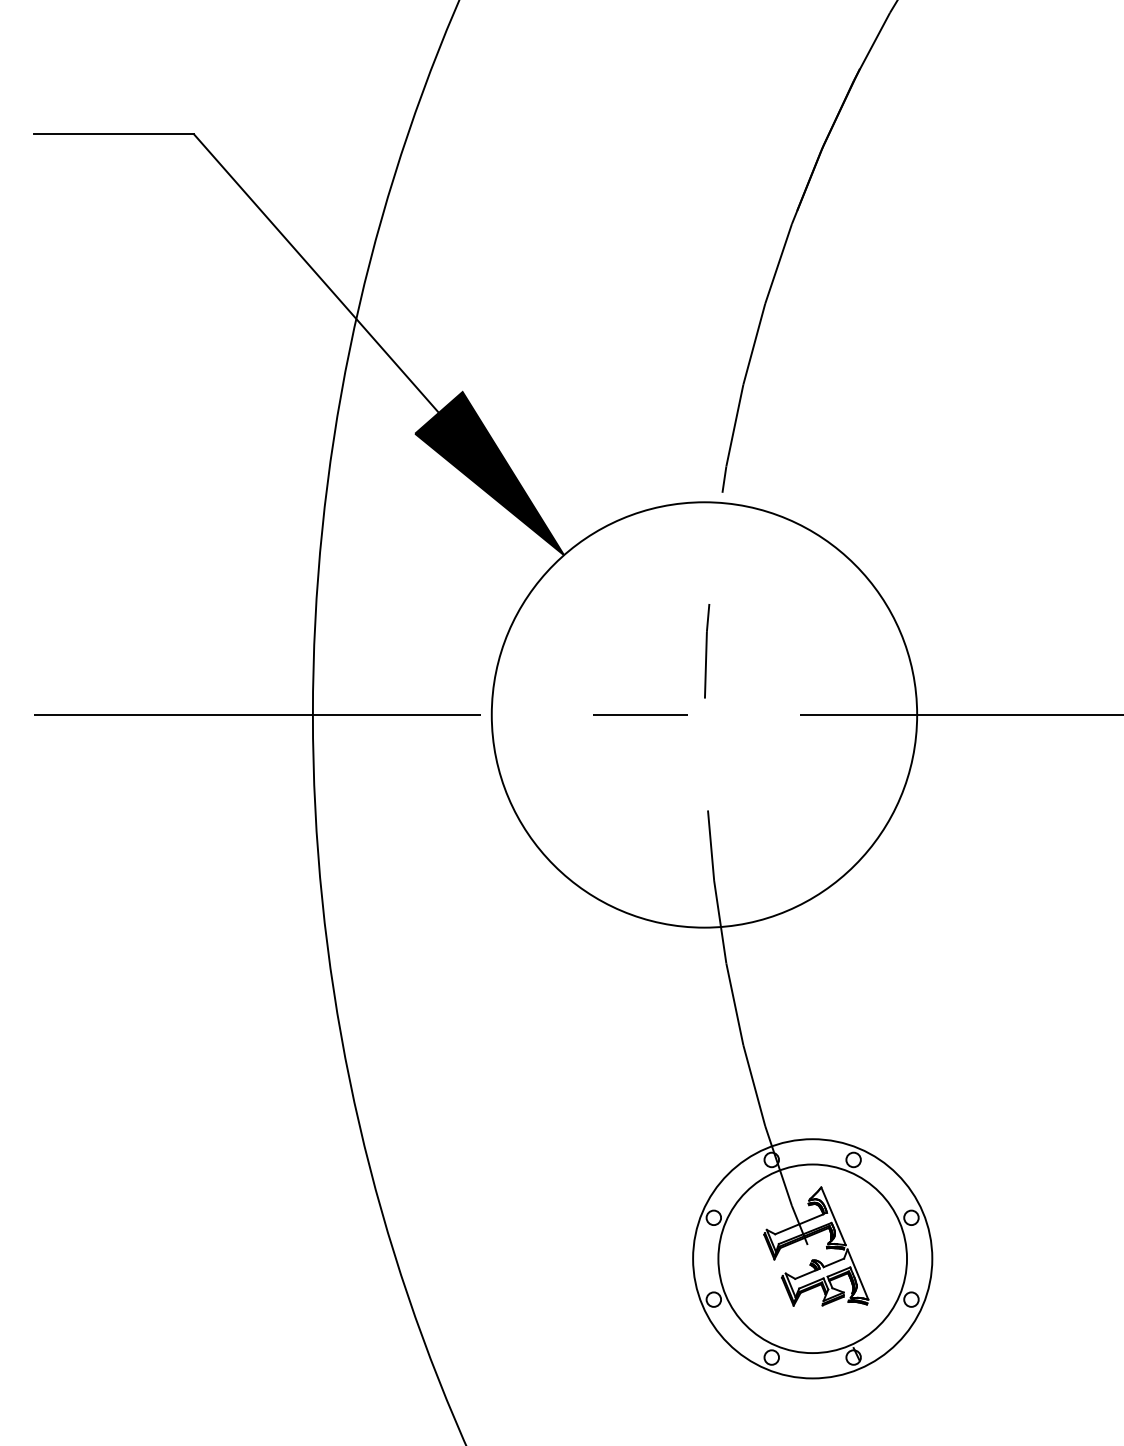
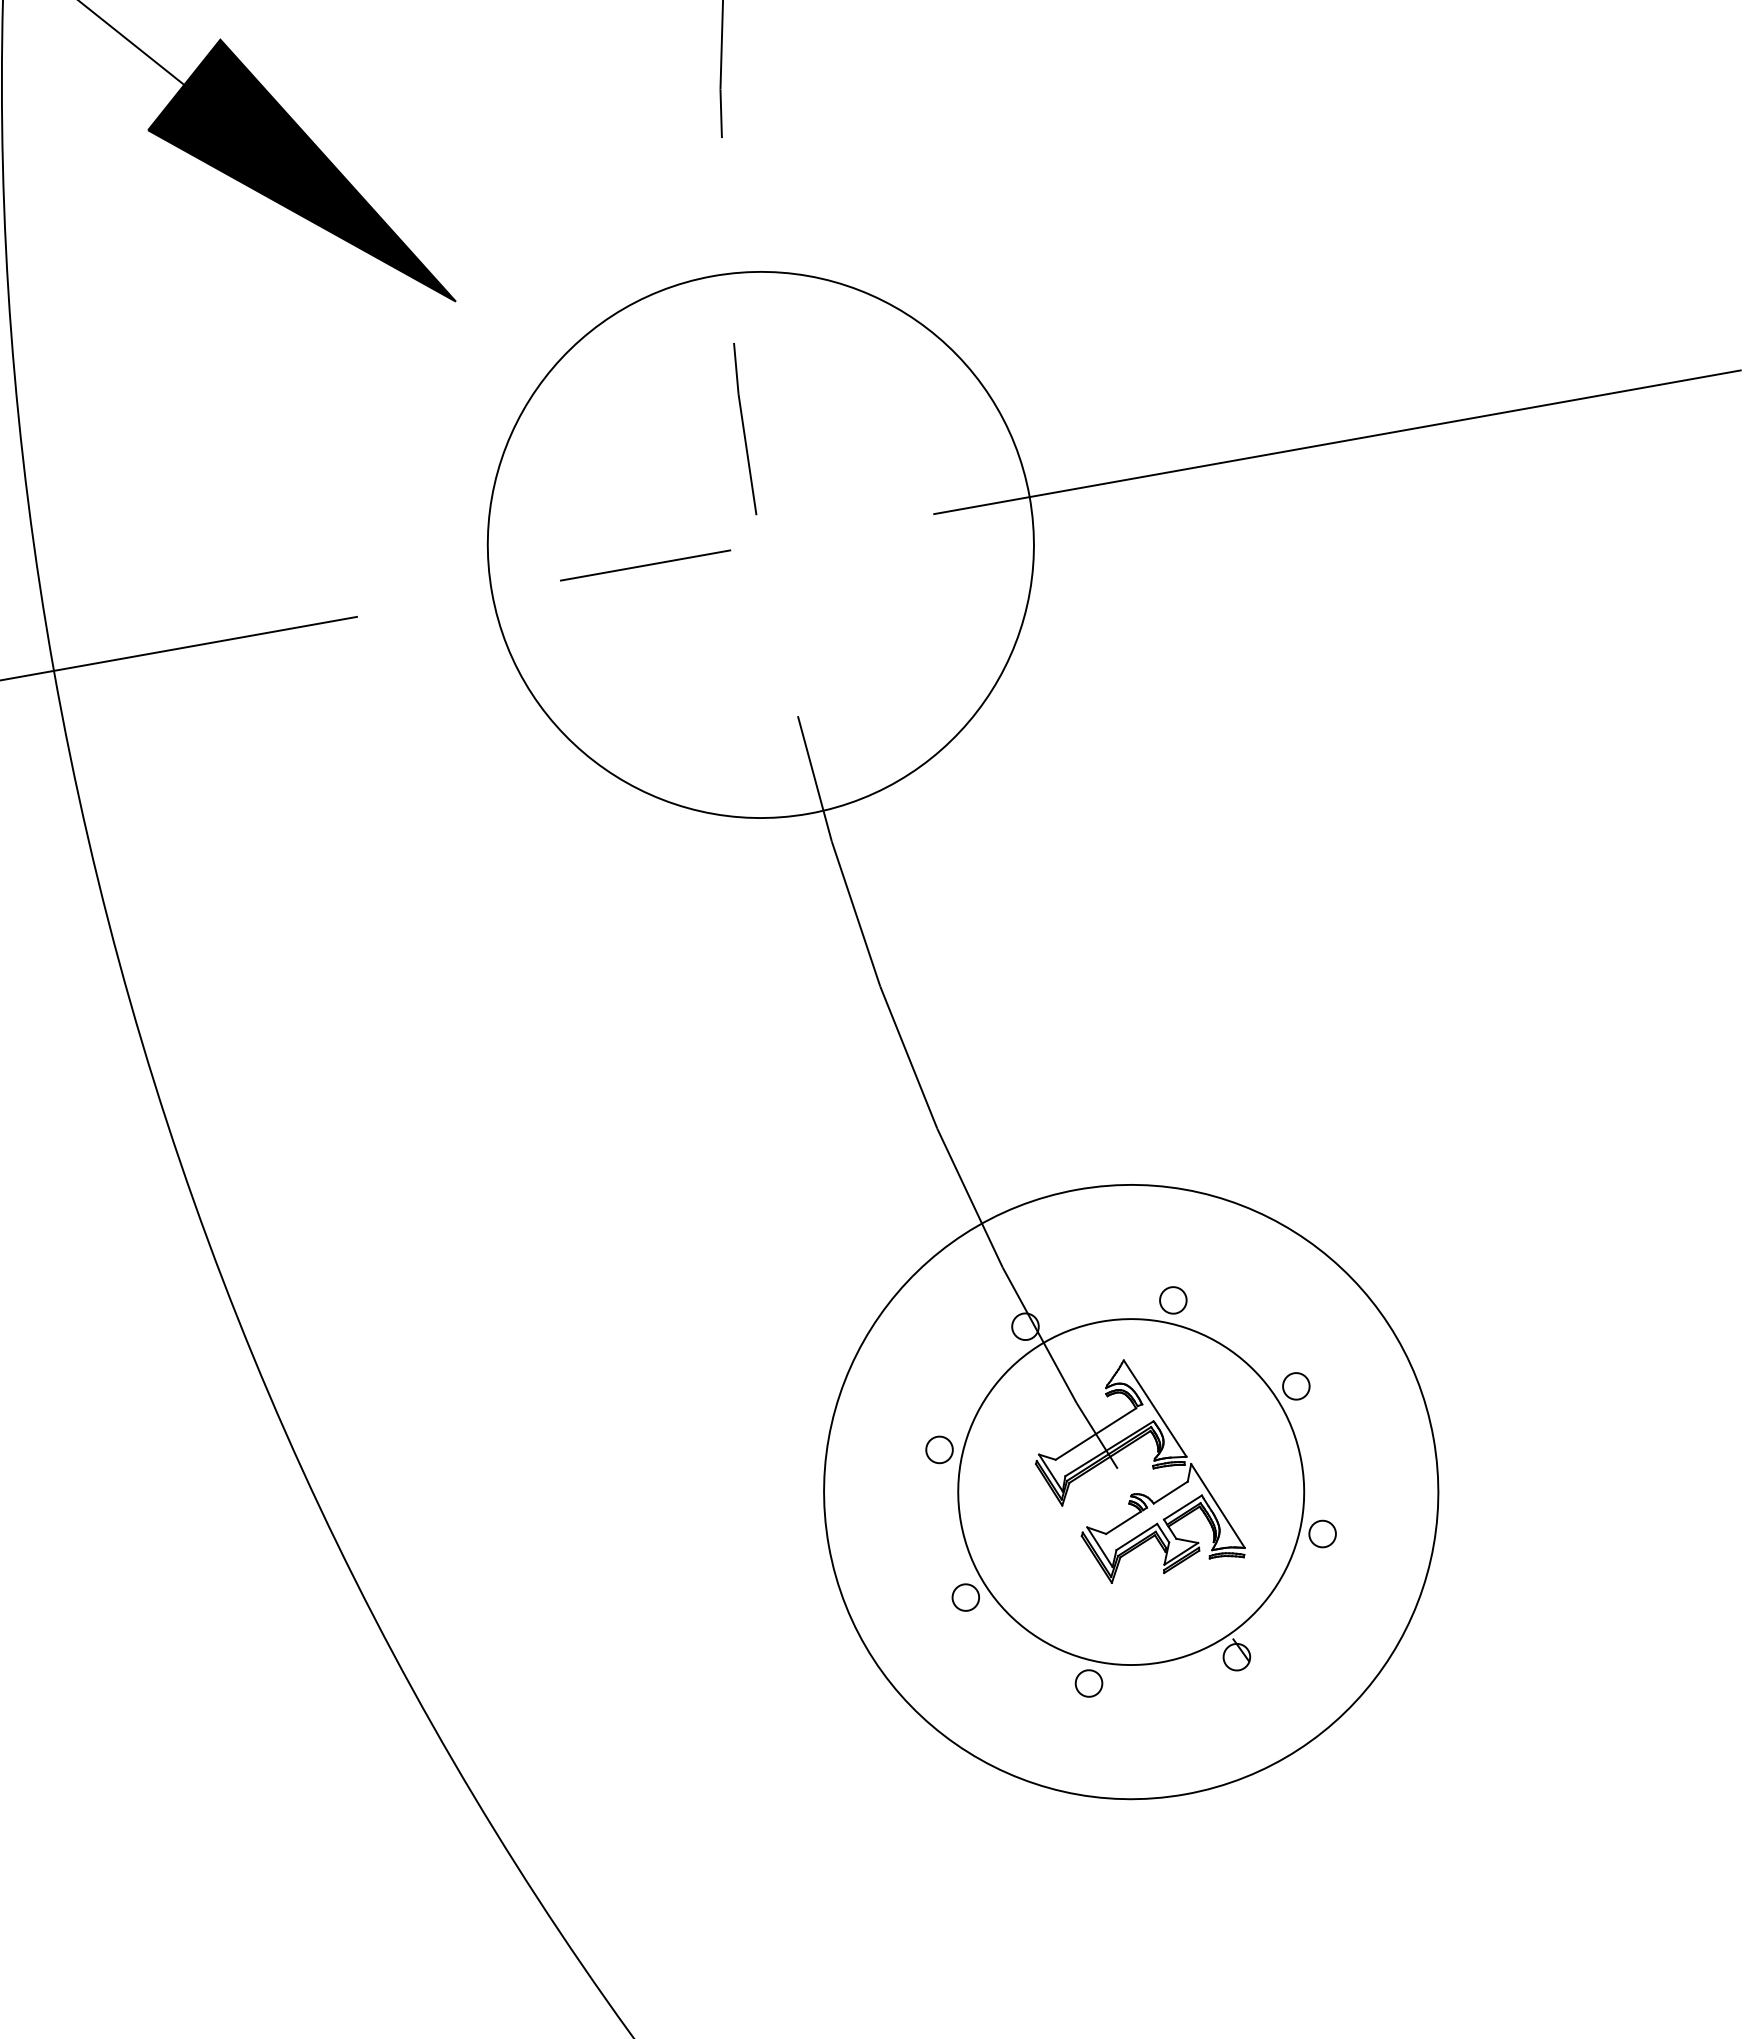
circle: (704, 714) -> (760, 544), size x0.7
circle: (812, 1258) -> (1130, 1491), size x1.4

